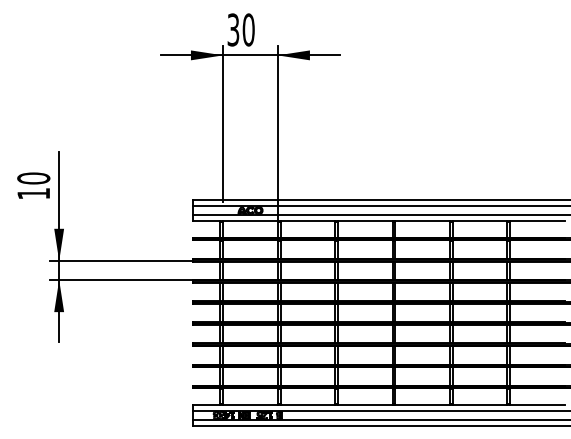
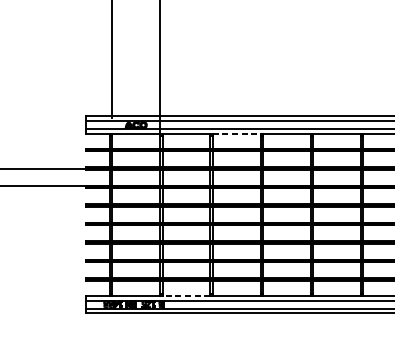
line: (365, 220) -> (236, 133), solid -> dashed
line: (307, 405) -> (186, 295), solid -> dashed

